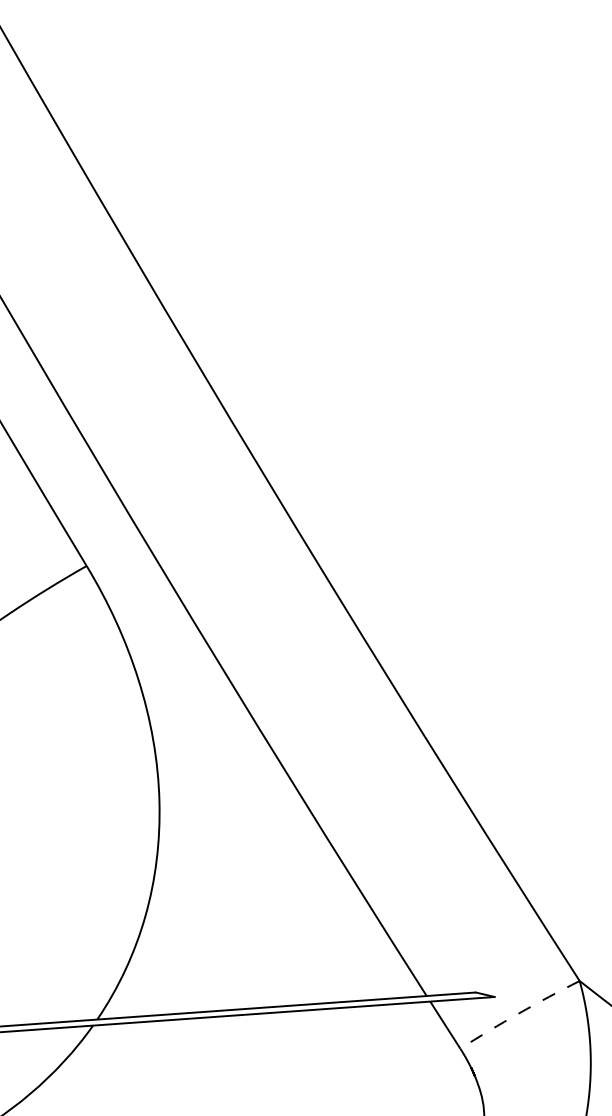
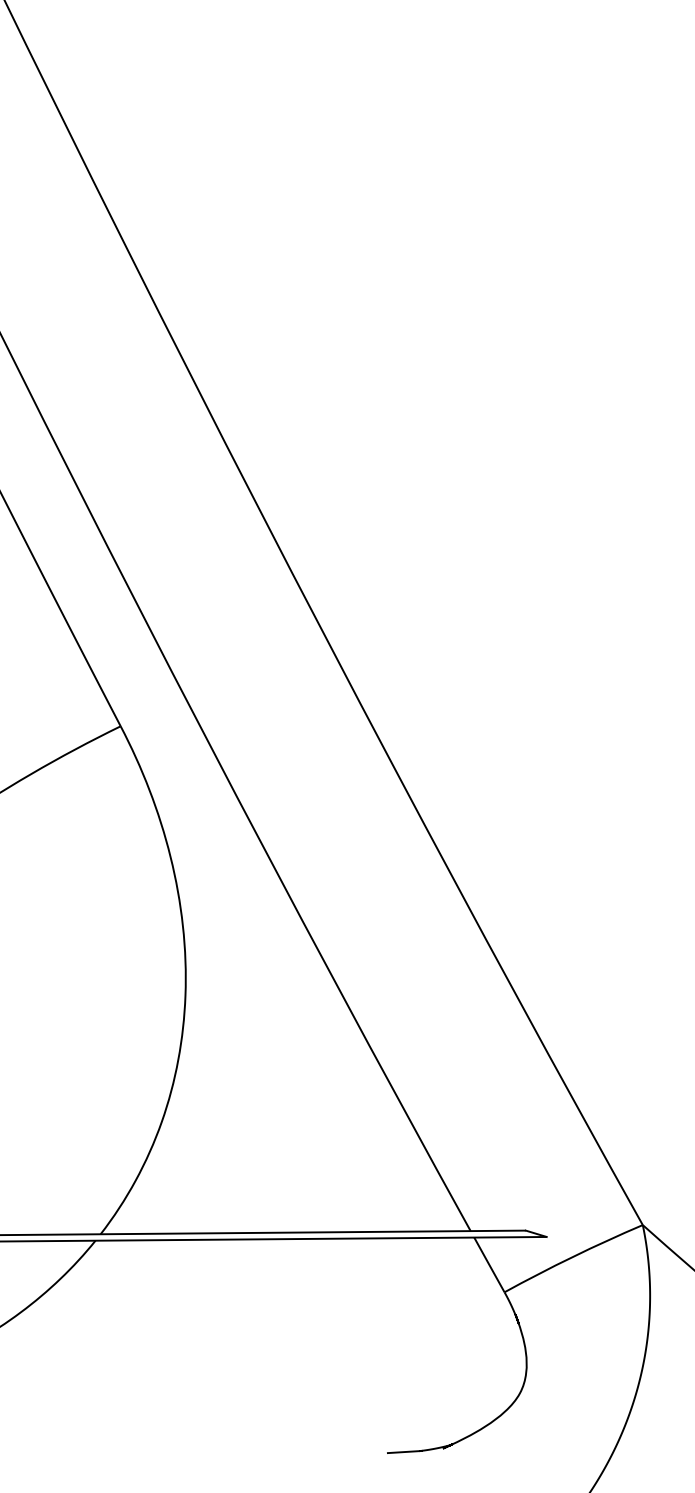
arc: (518, 1012) -> (572, 1256), dashed -> solid

